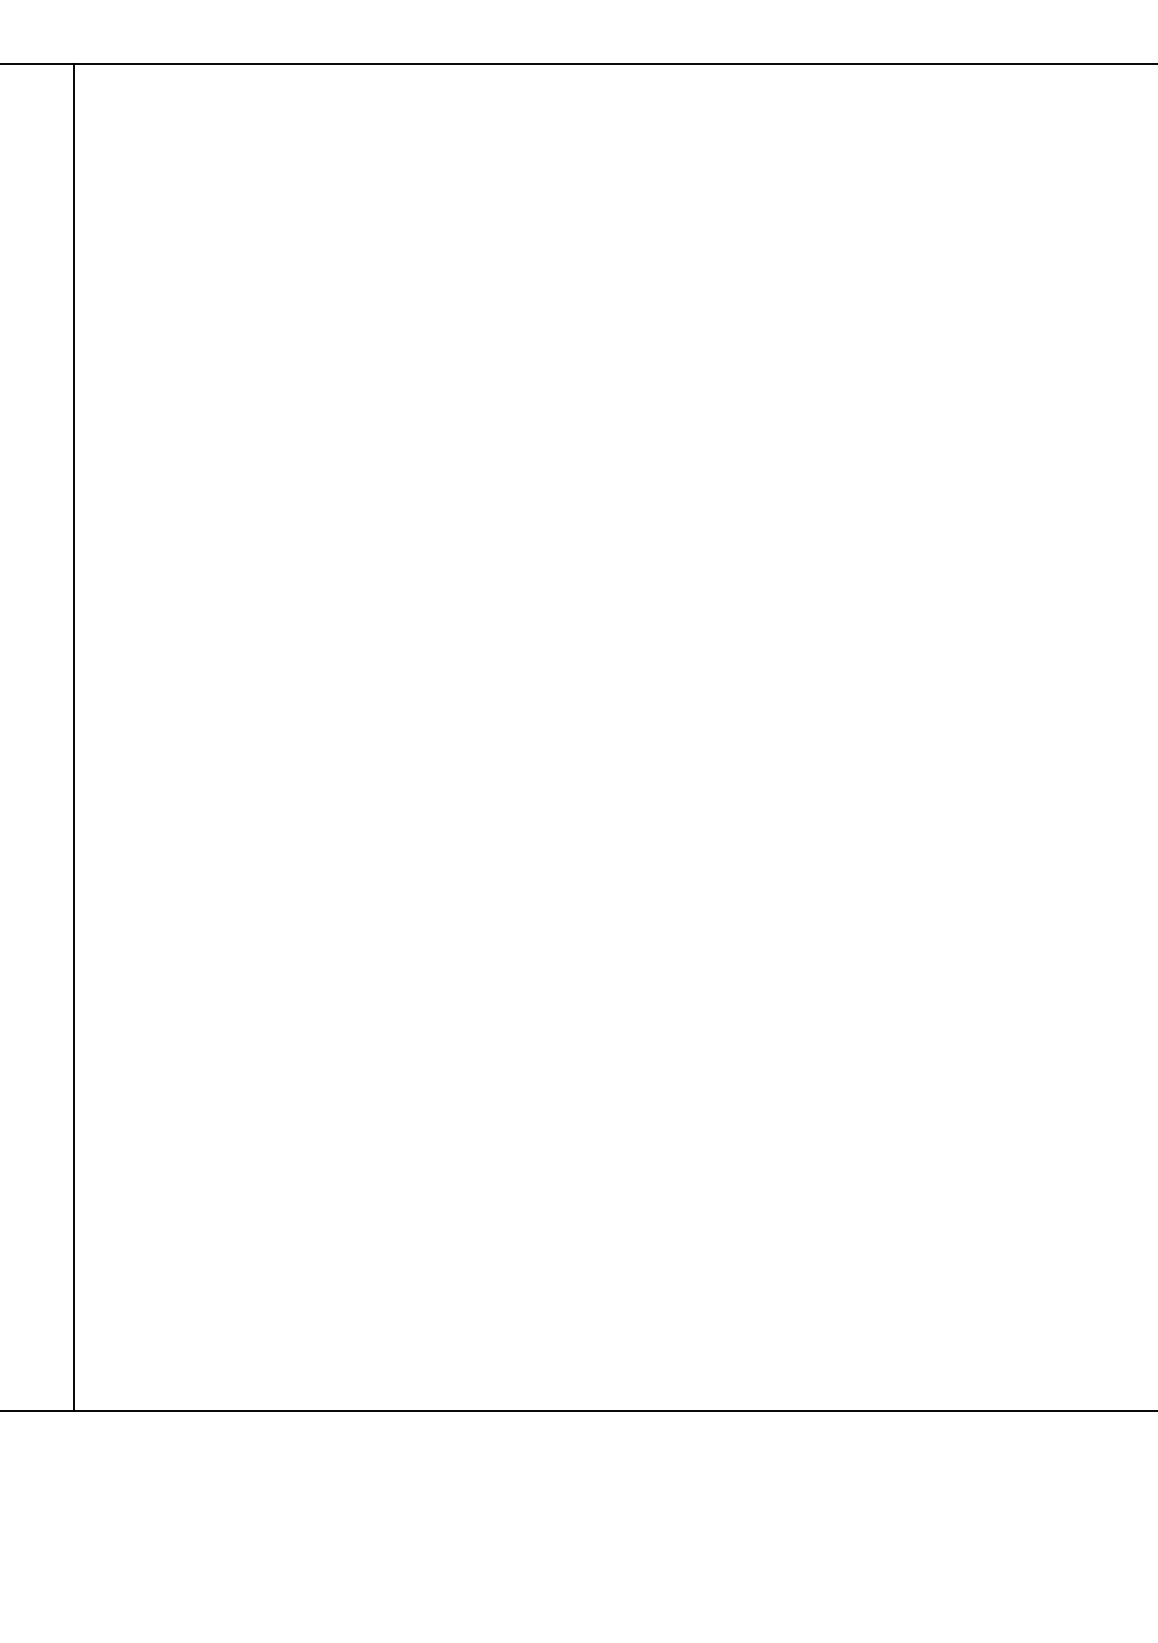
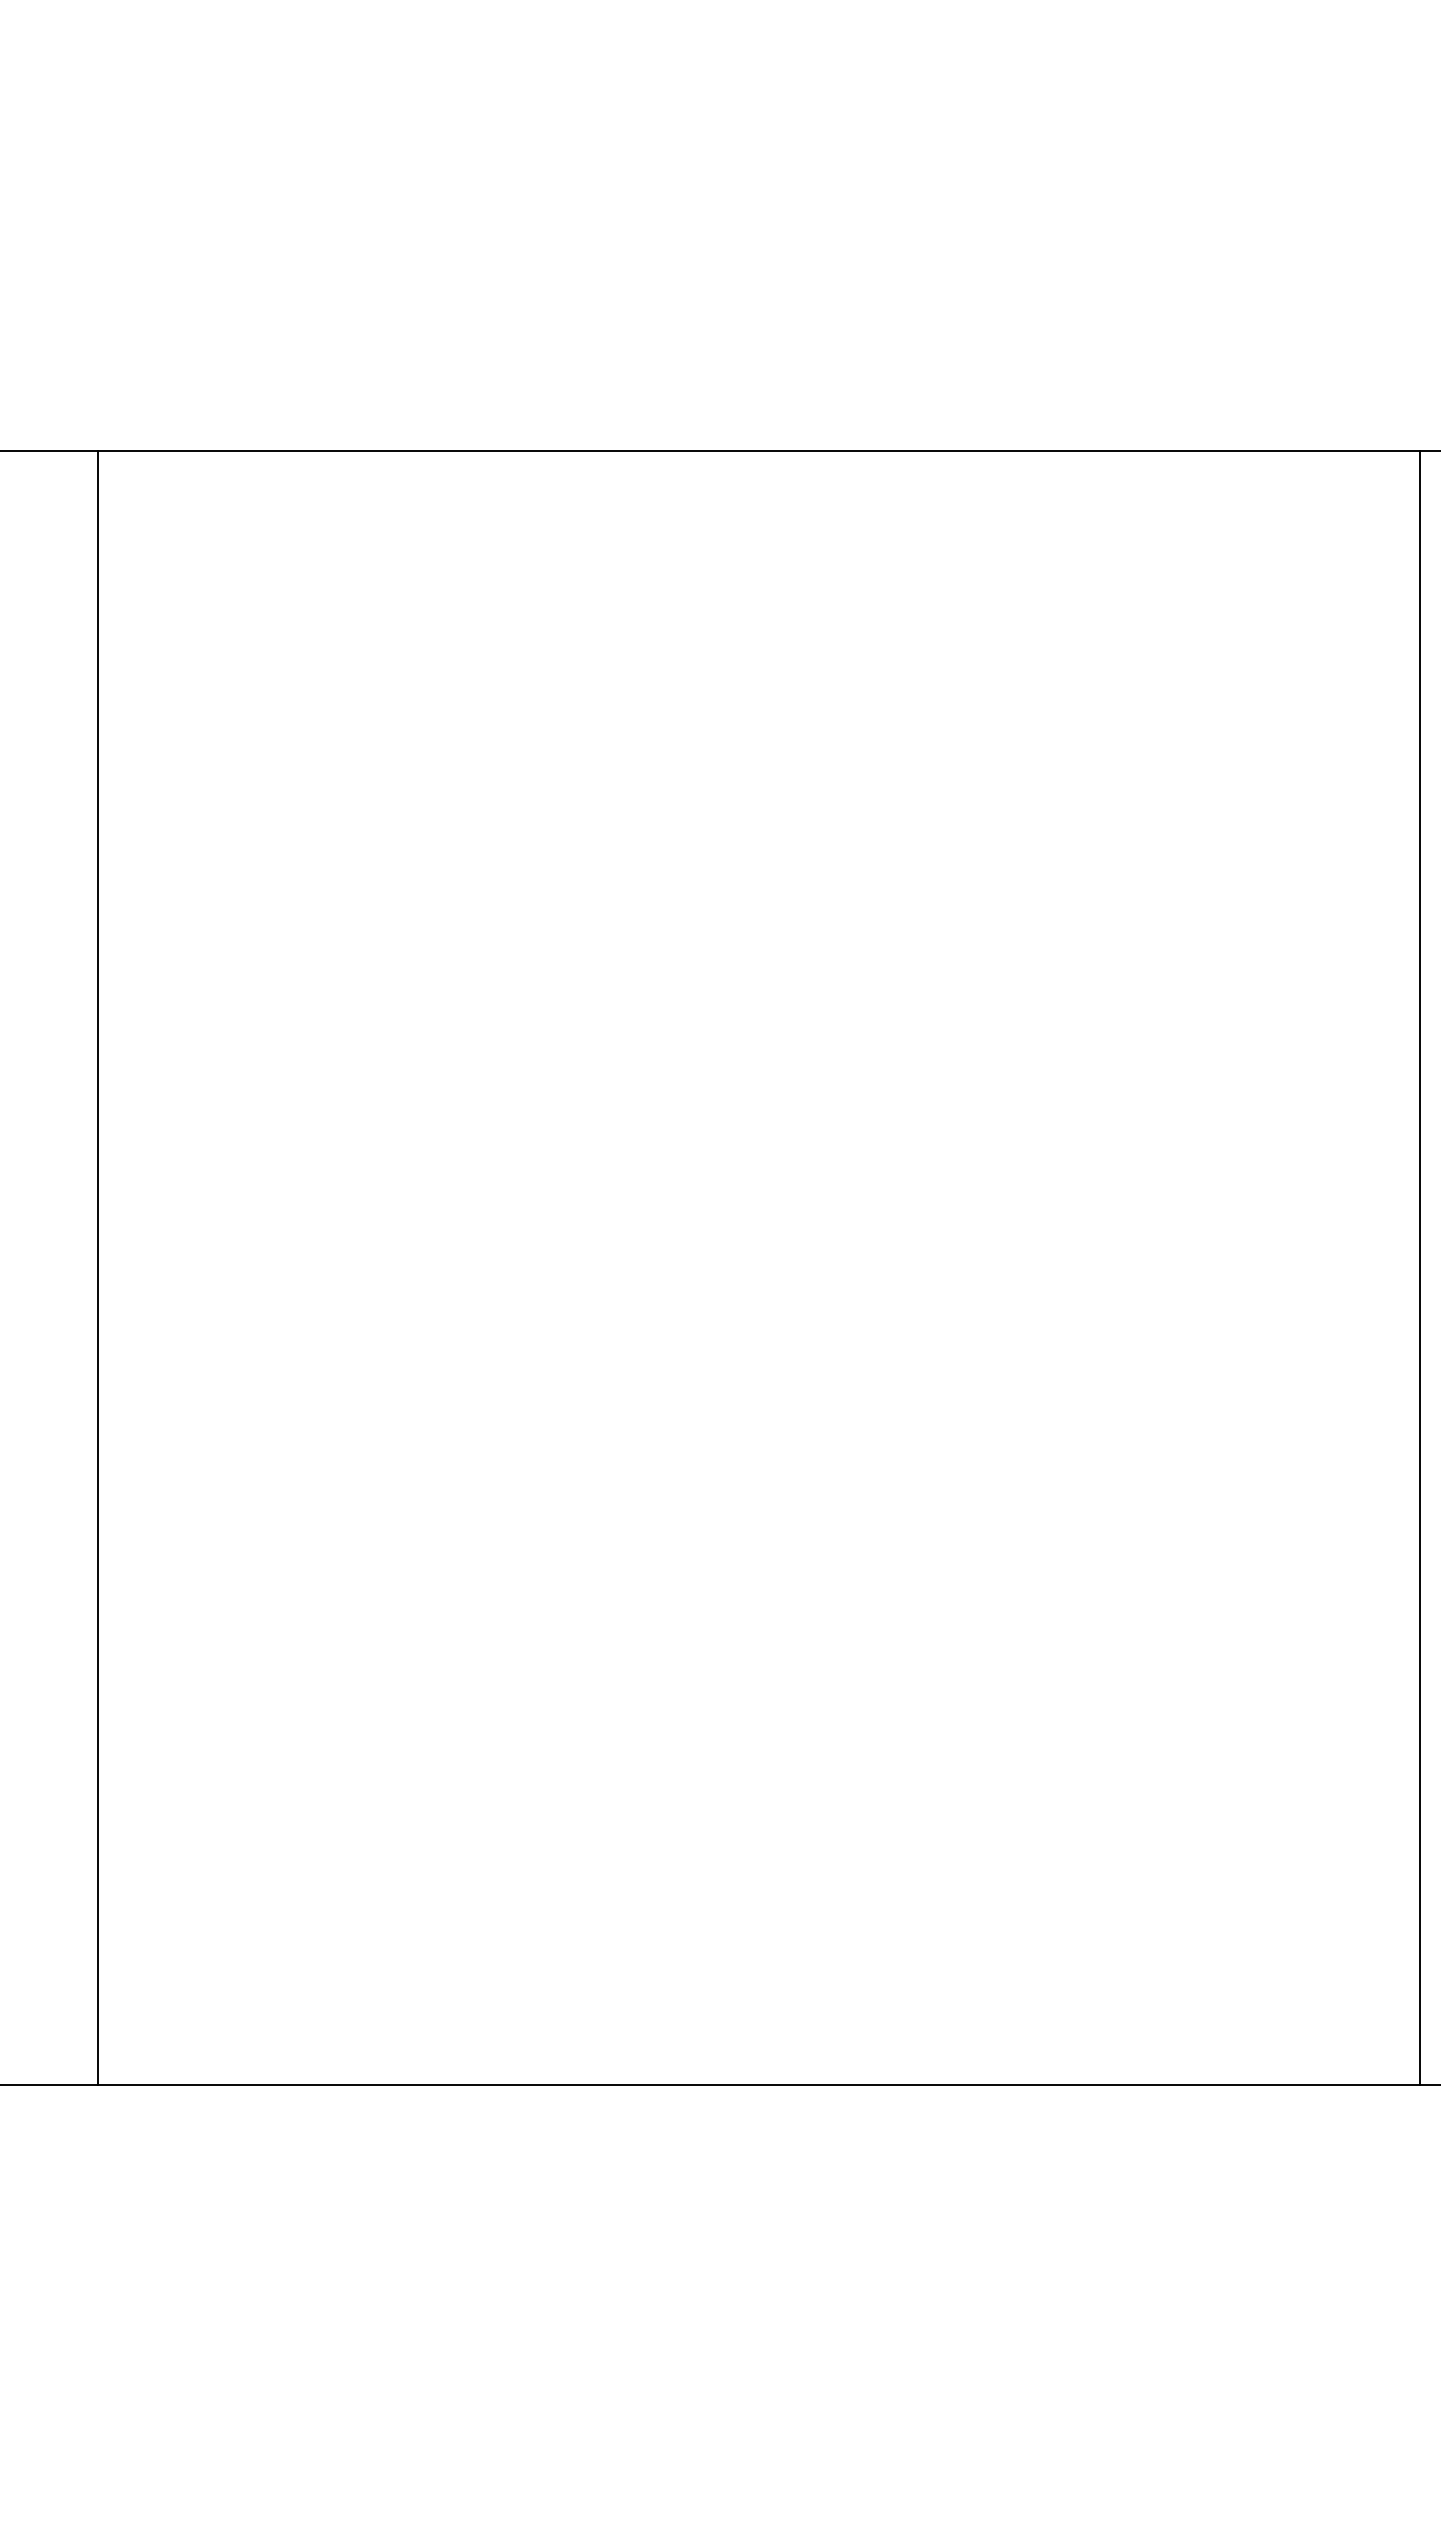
line: (74, 736) -> (97, 1267), moved

